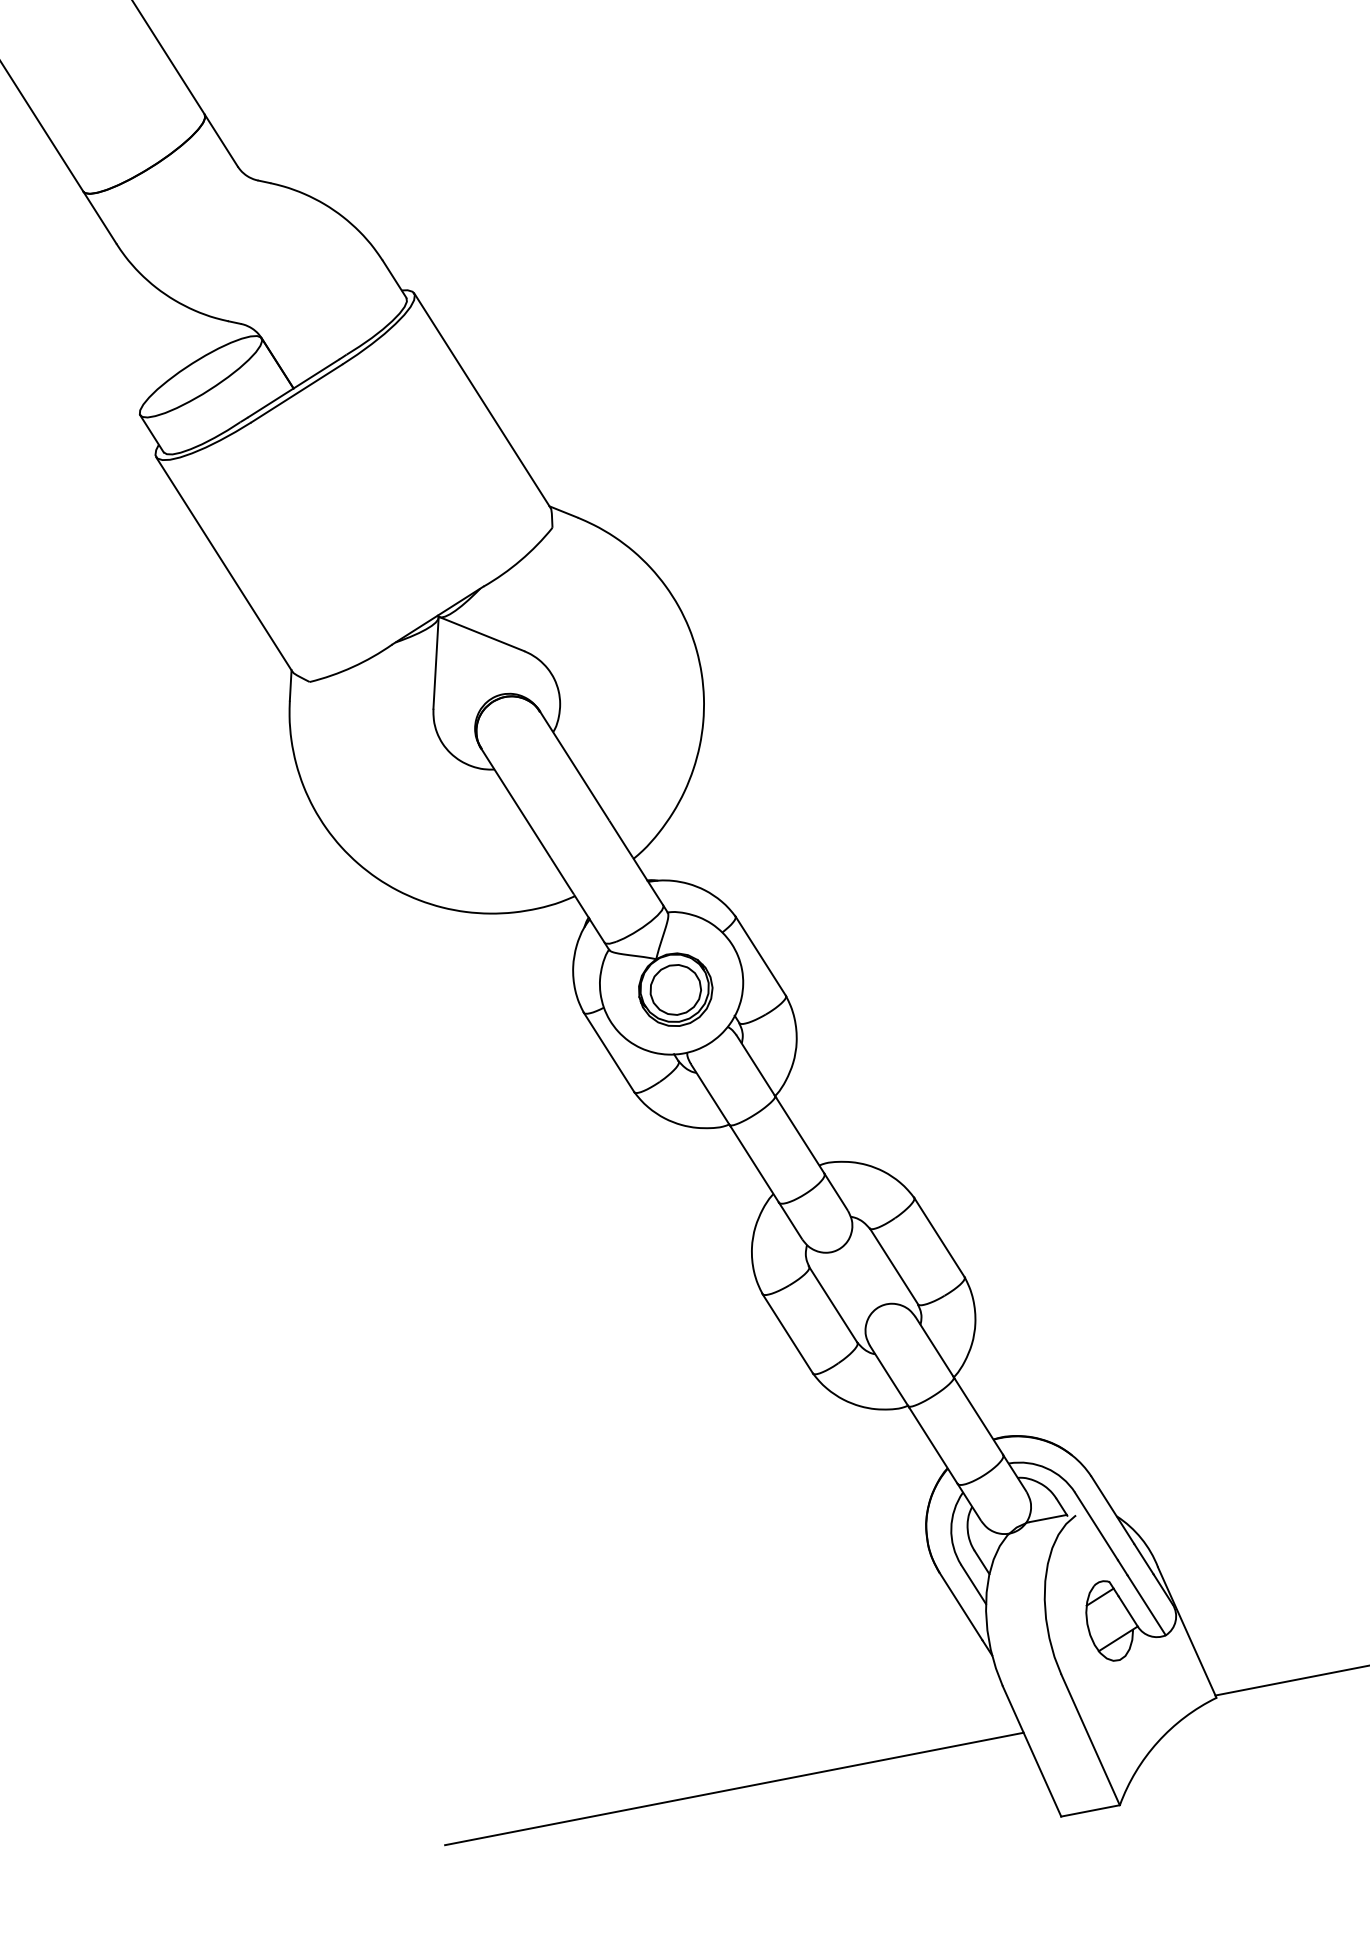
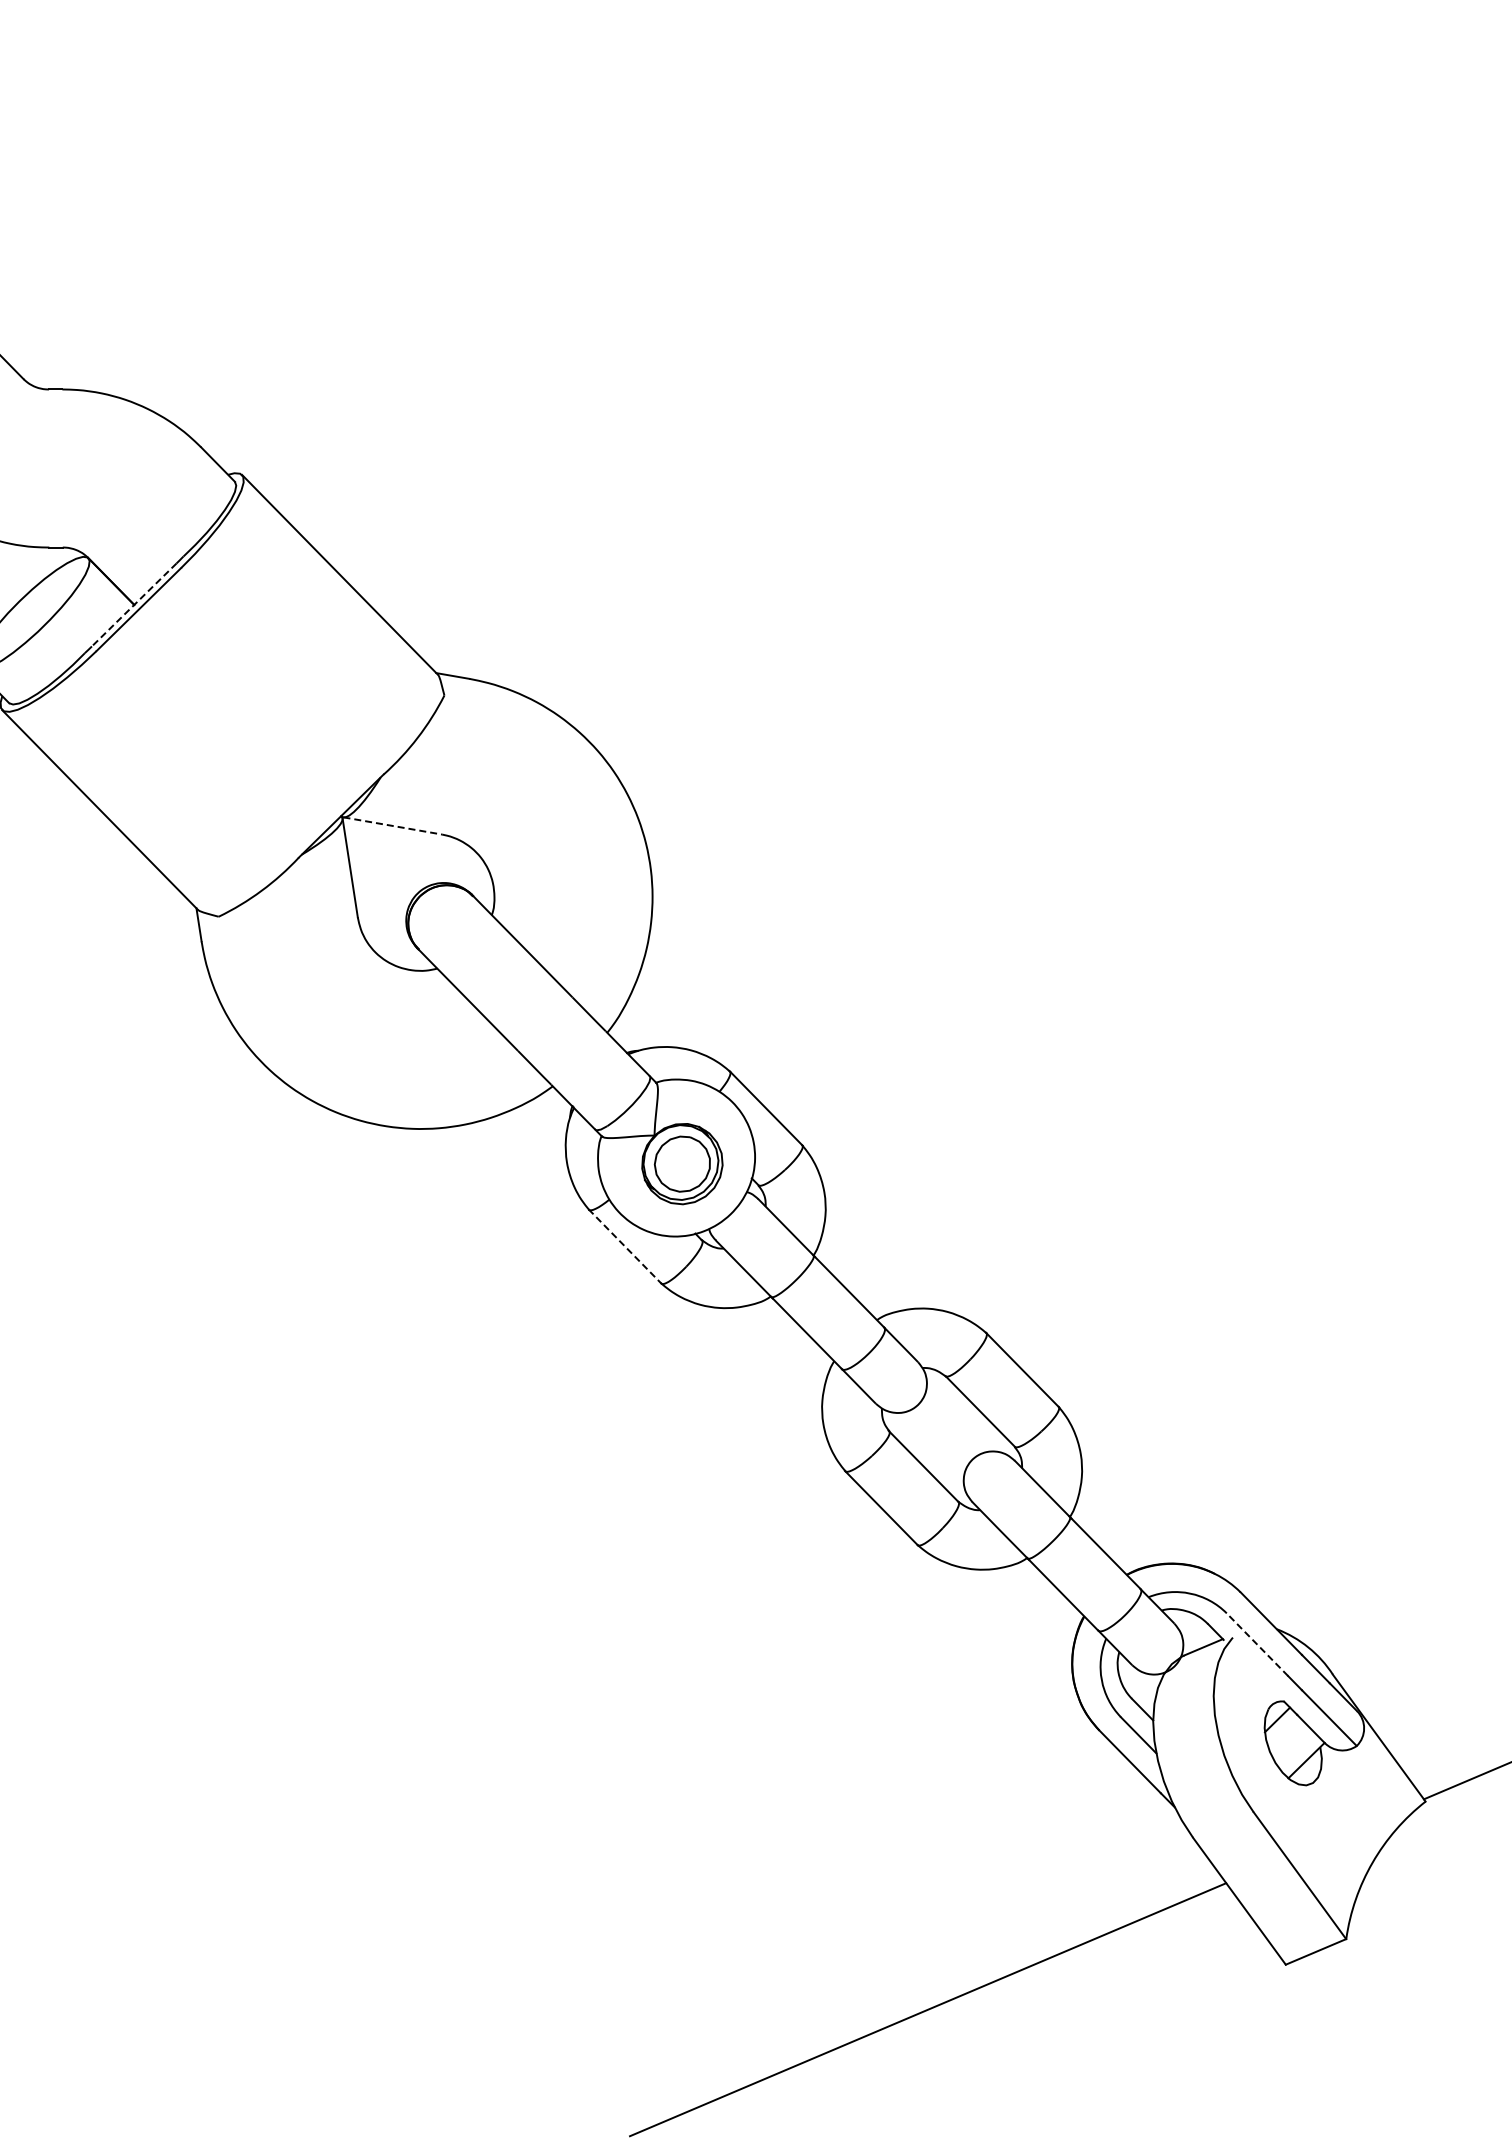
line: (292, 388) -> (133, 605), solid -> dashed
line: (482, 634) -> (393, 826), solid -> dashed
line: (609, 1053) -> (625, 1247), solid -> dashed
line: (1096, 1526) -> (1257, 1644), solid -> dashed

